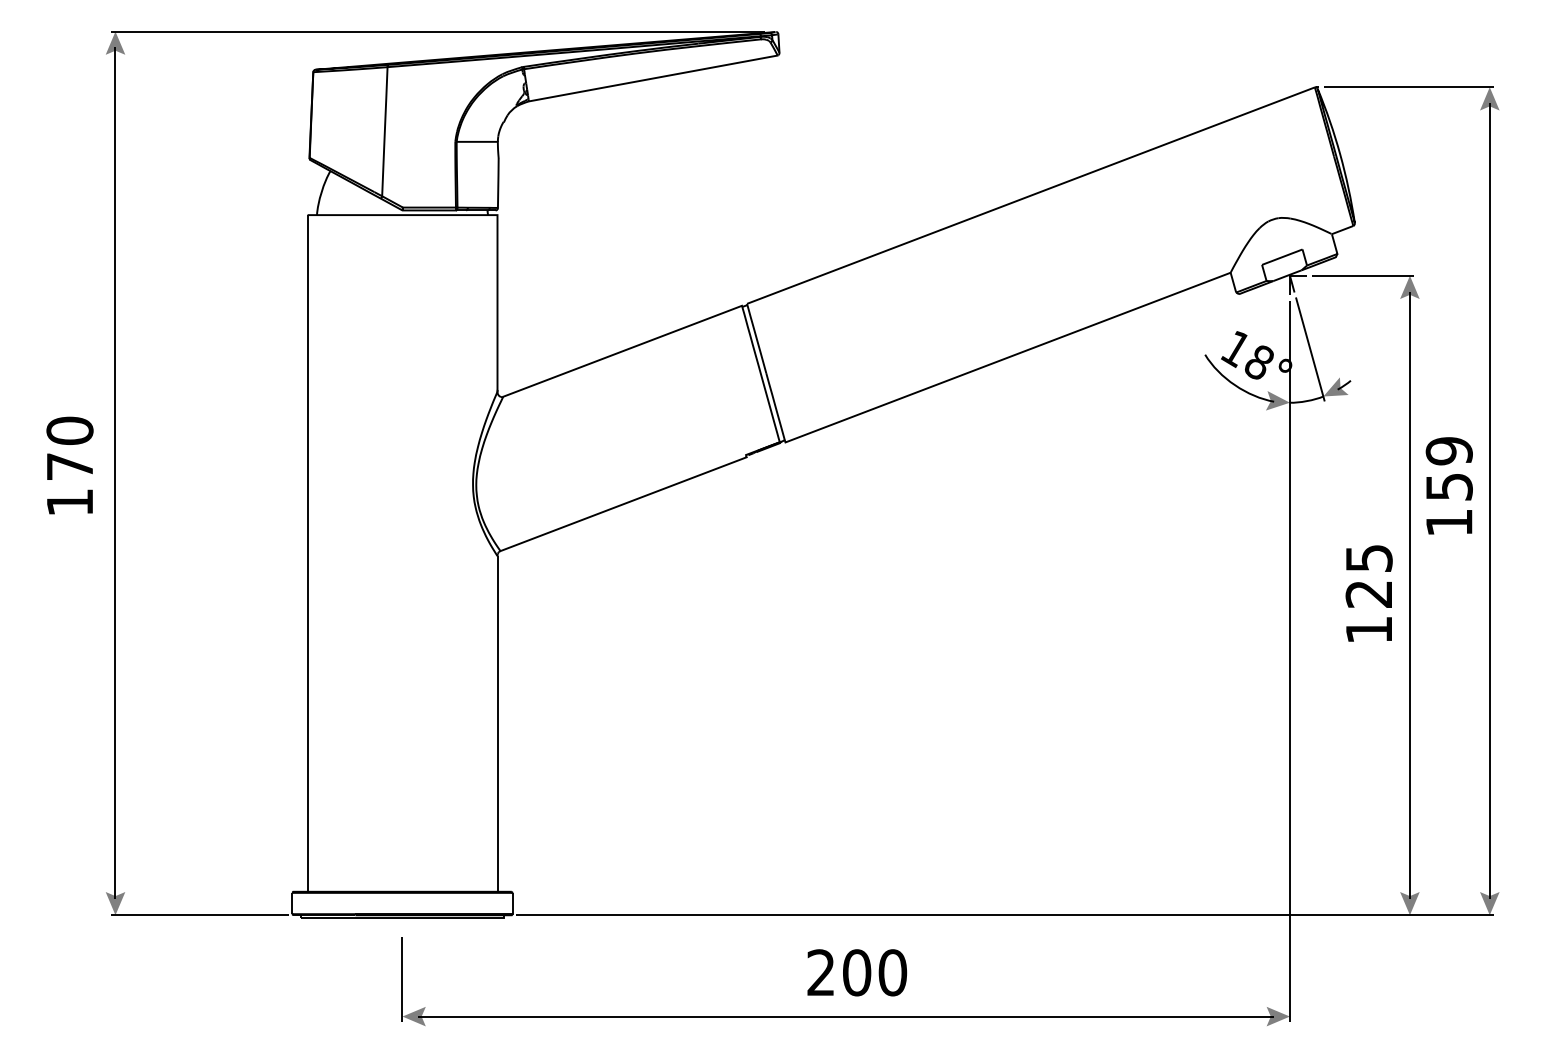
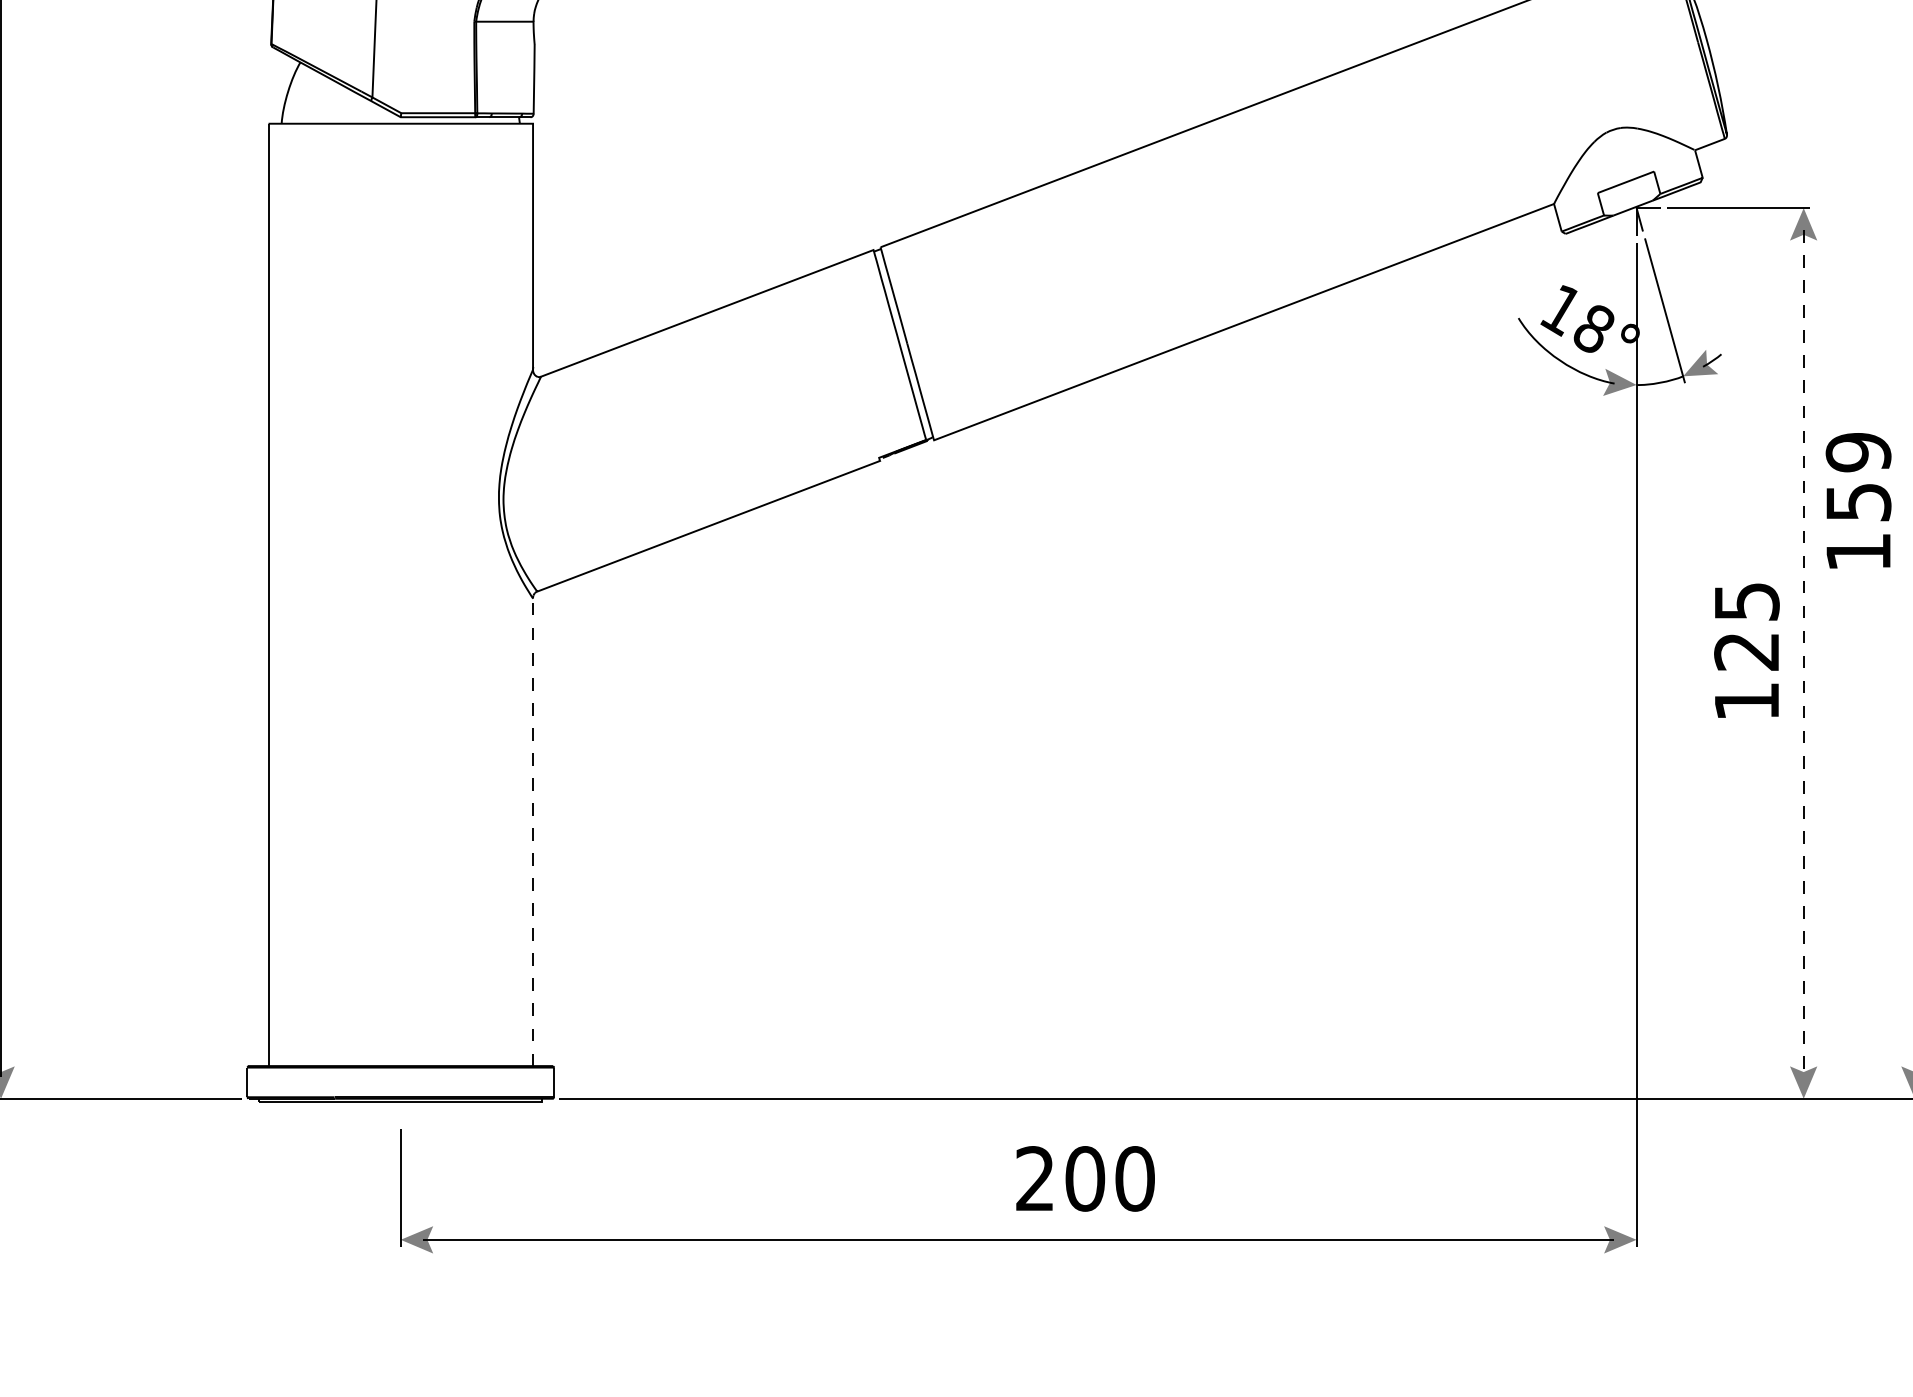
line: (1409, 595) -> (1803, 653), solid -> dashed
line: (497, 723) -> (533, 831), solid -> dashed
text: (857, 972) -> (1085, 1178), moved

